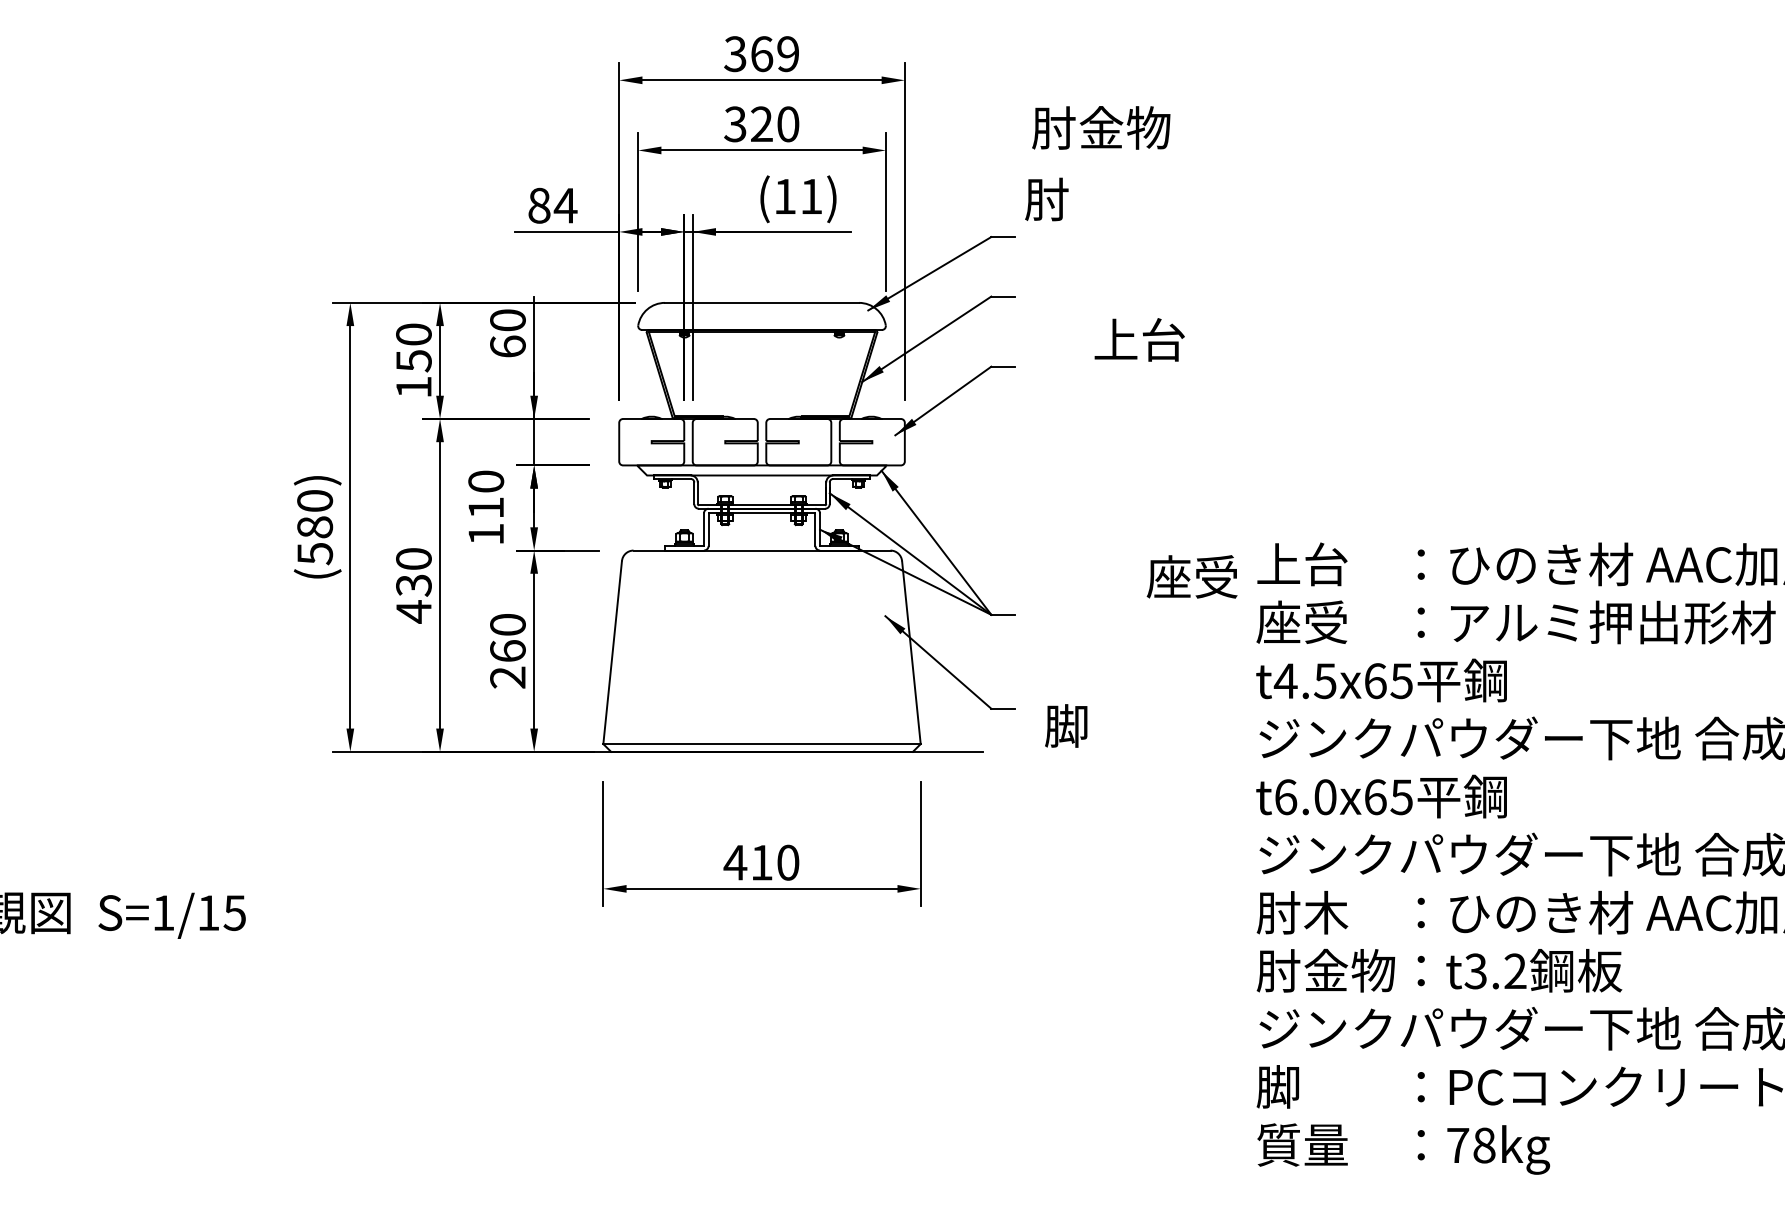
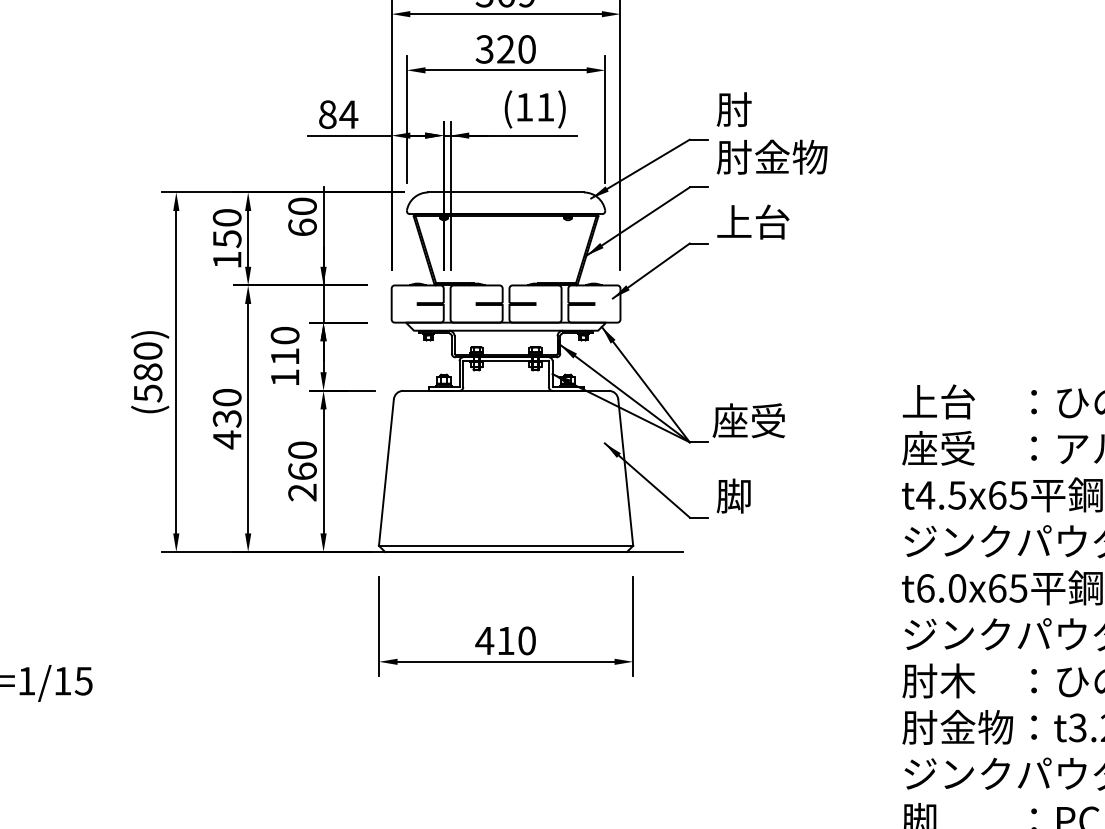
text: (1101, 127) -> (772, 156), moved
text: (1139, 339) -> (753, 221), moved
text: (1191, 576) -> (748, 420), moved
text: (1066, 725) -> (733, 495), moved

